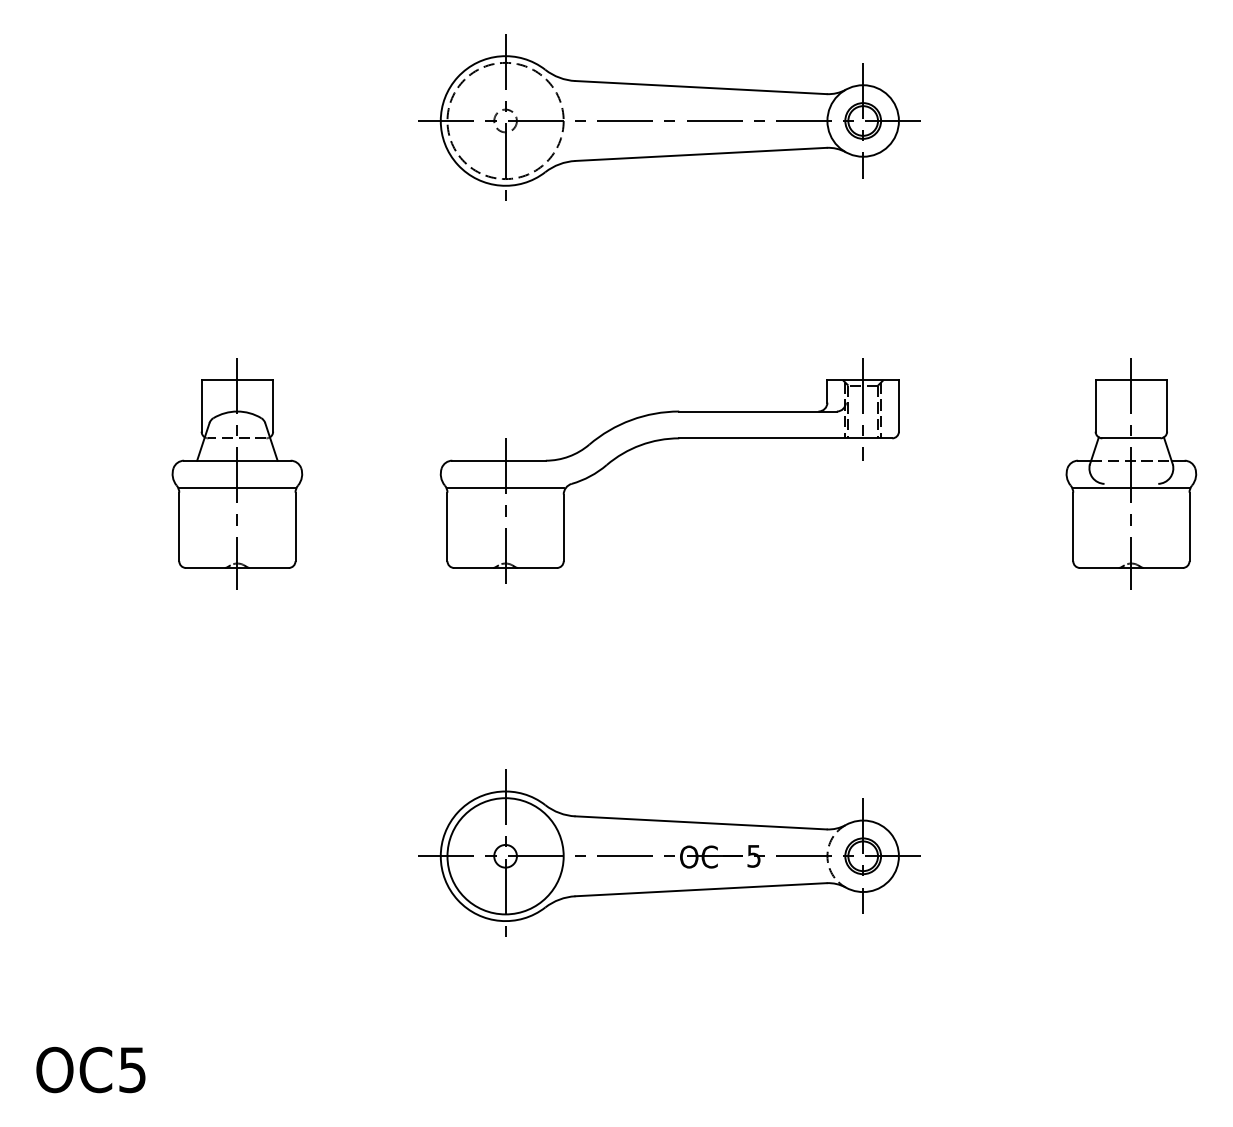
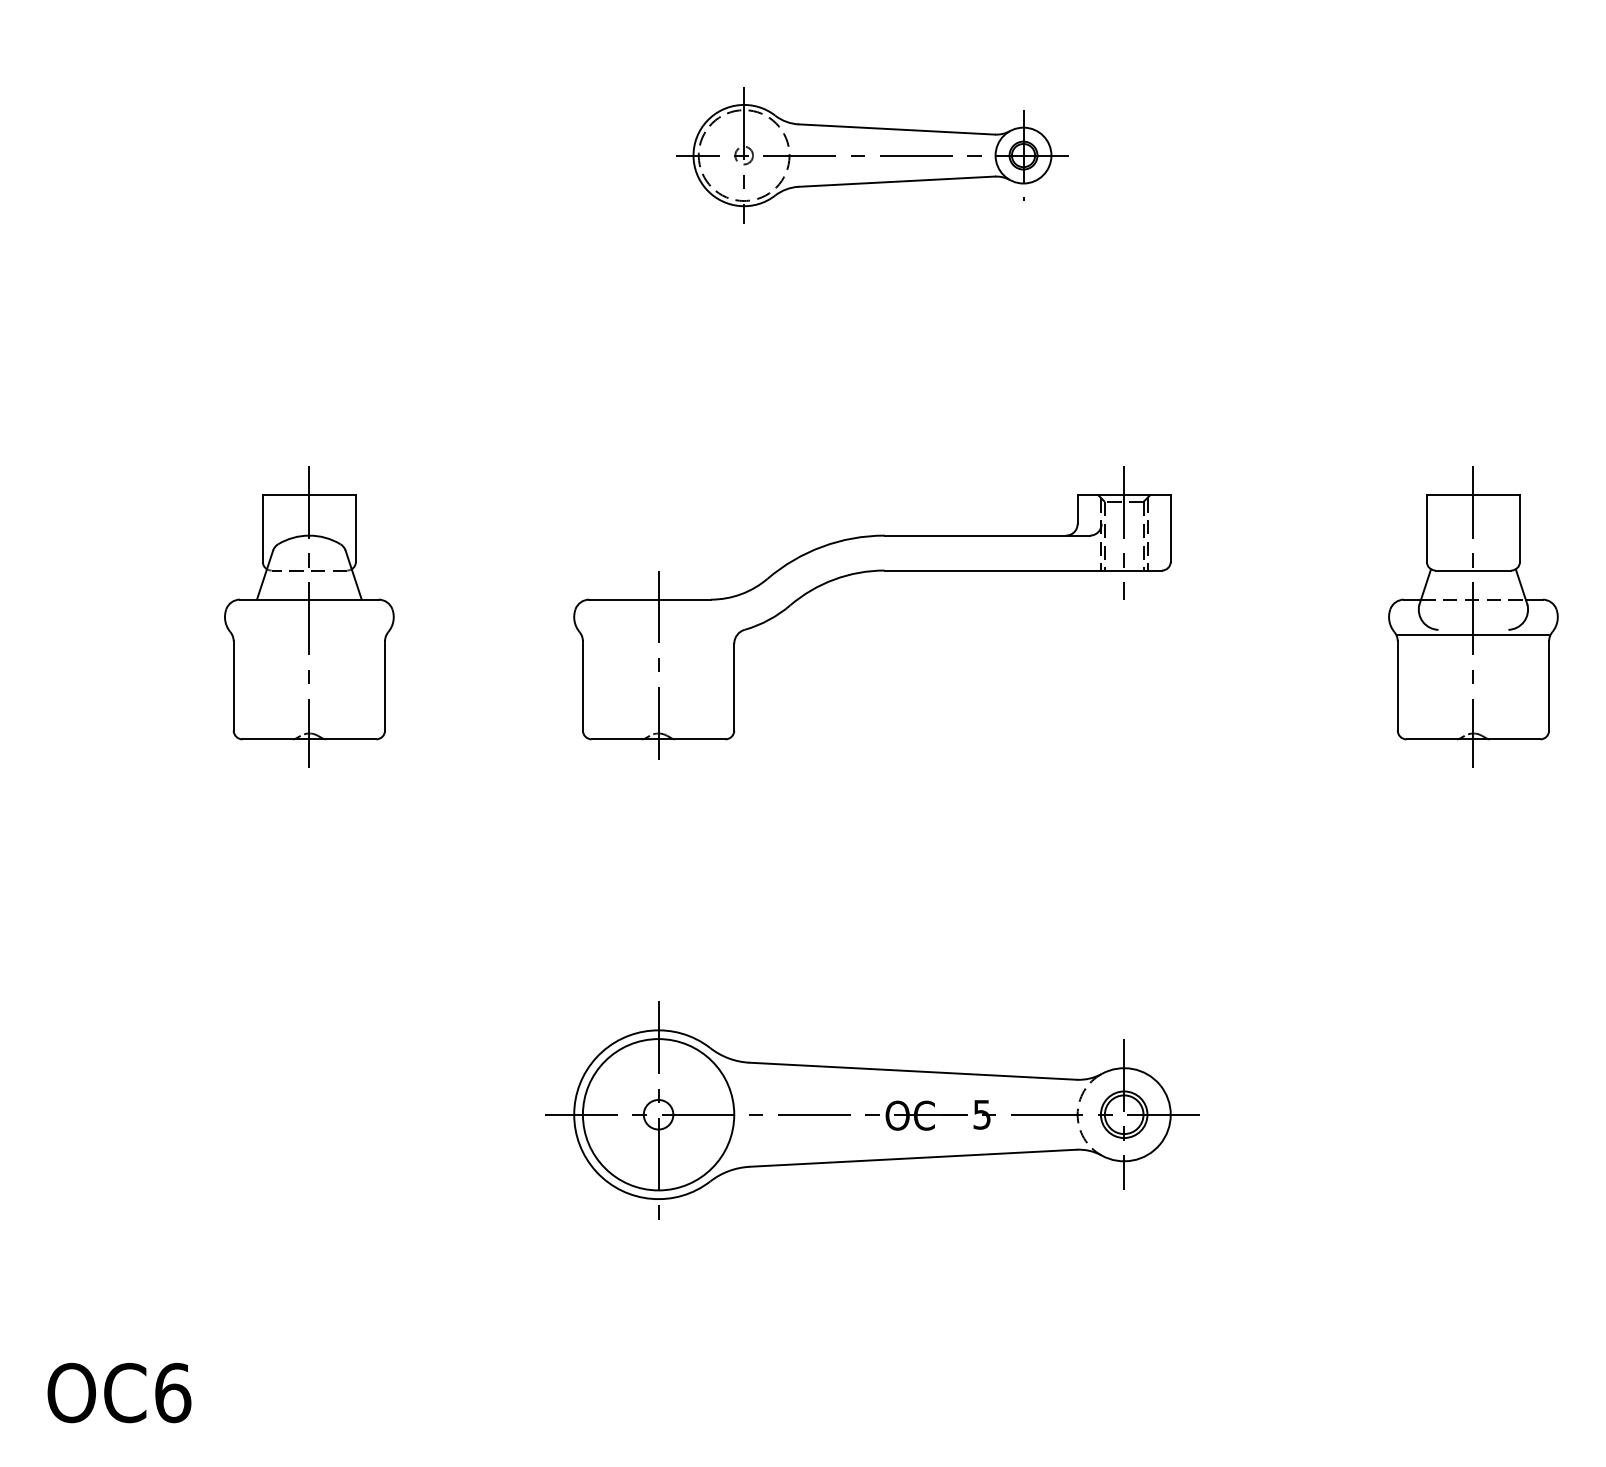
part: (669, 117) -> (872, 152), size x0.6
line: (237, 487) -> (309, 634), removed
line: (505, 487) -> (658, 634), removed
text: (133, 1069) -> (173, 1392), OC5 -> OC6

